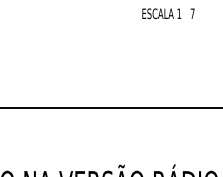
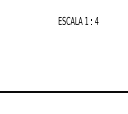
text: (192, 13) -> (96, 20), 7 -> 4

